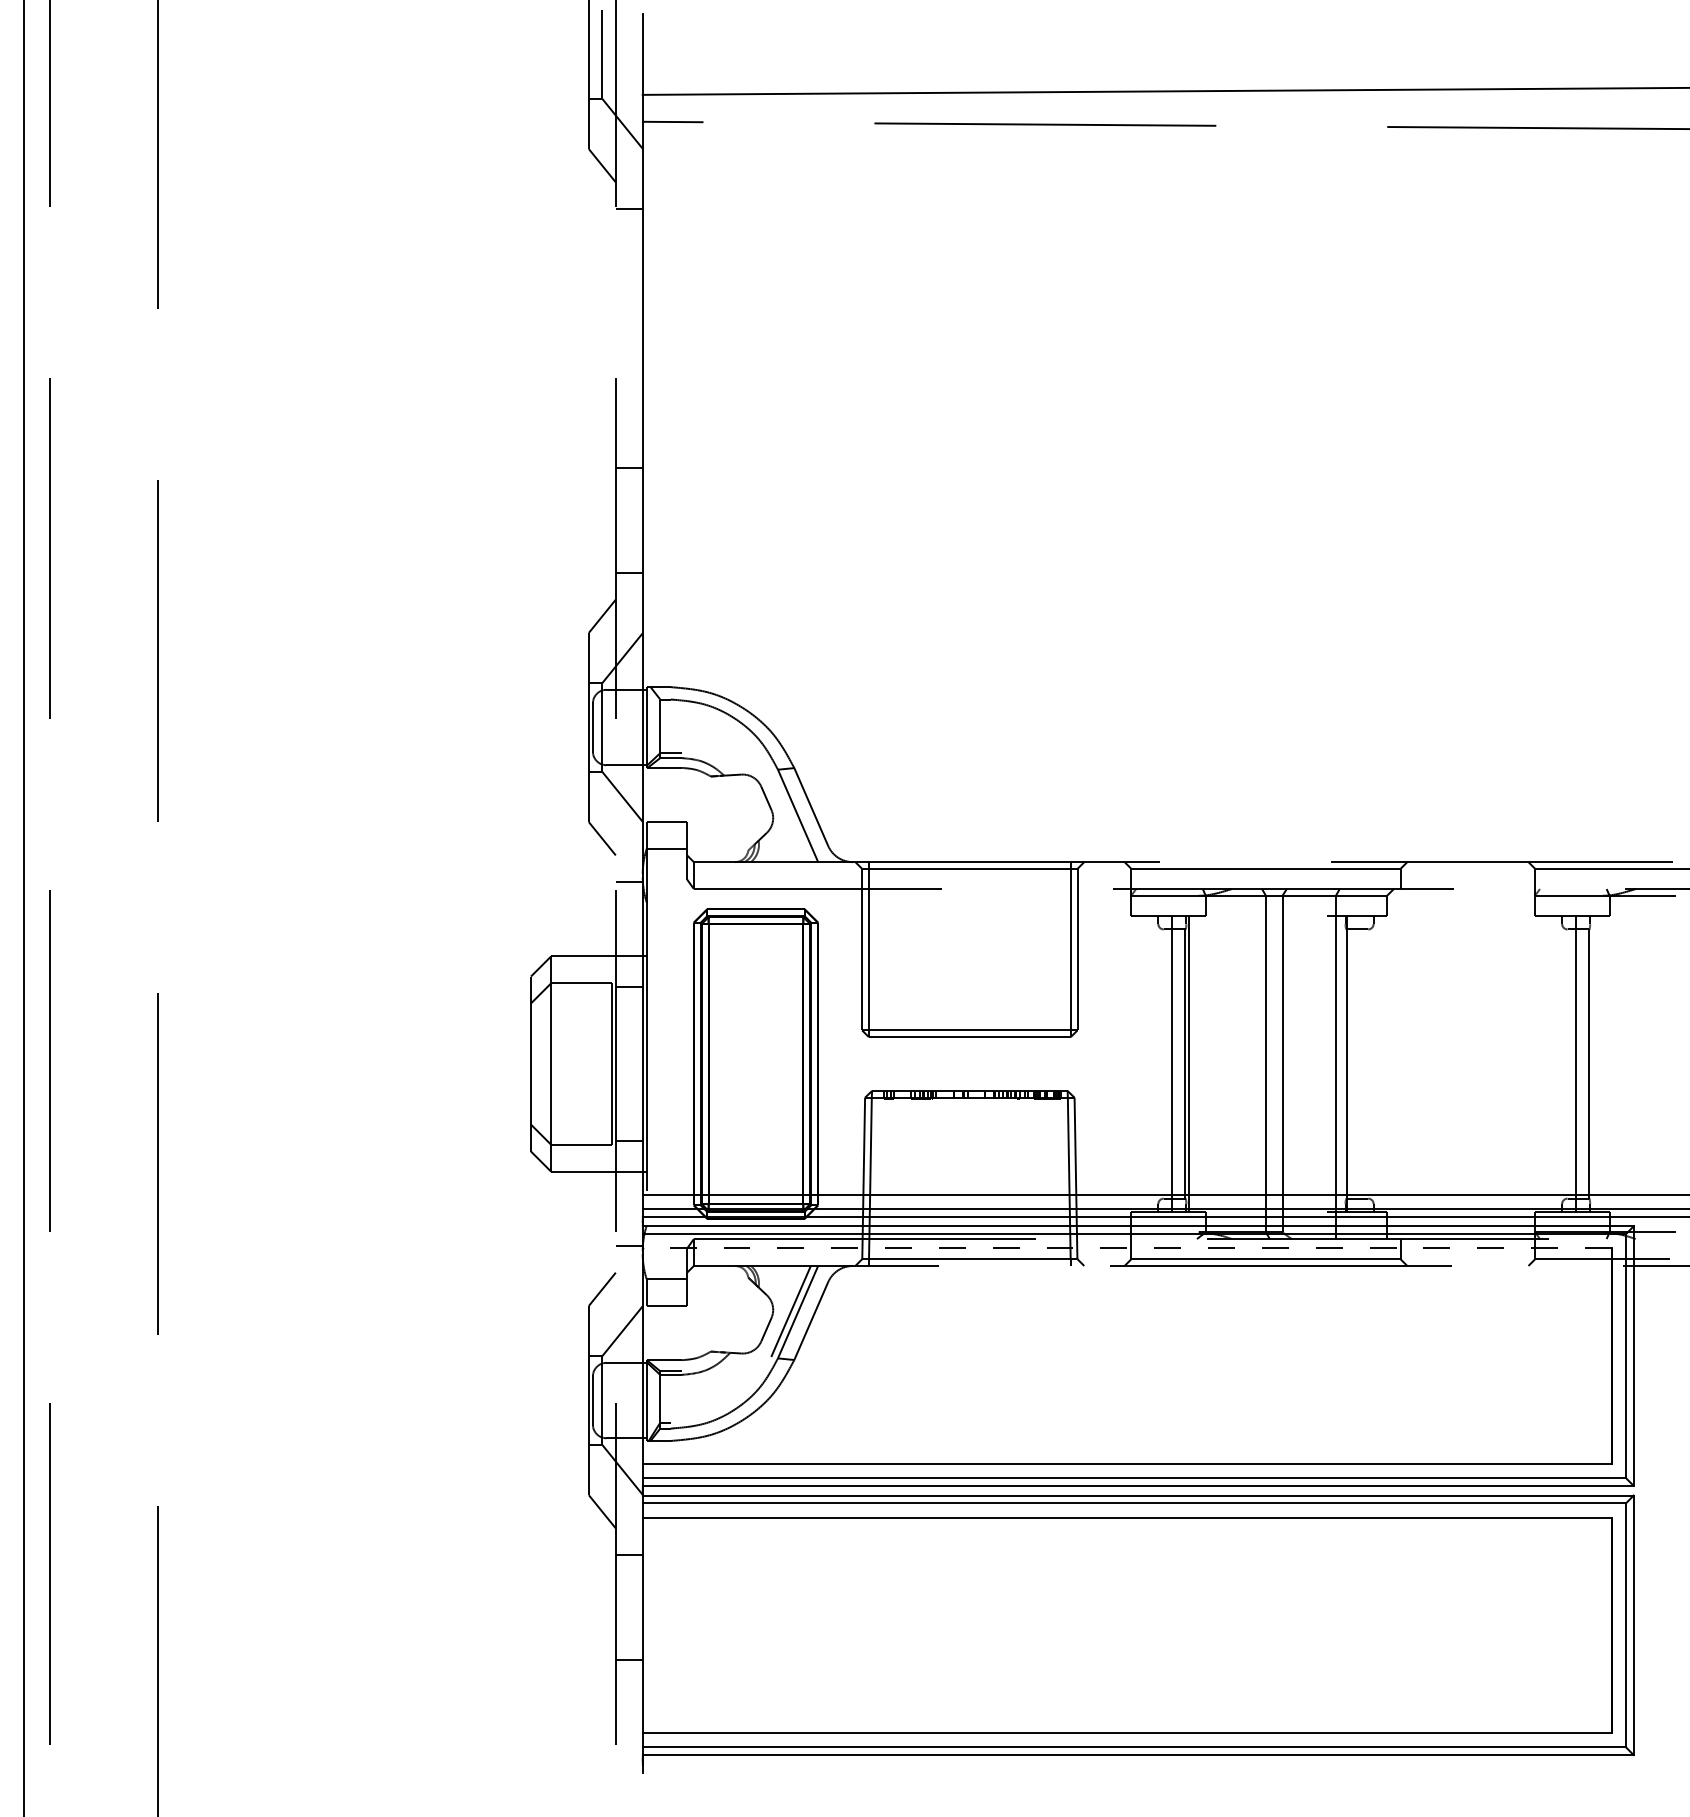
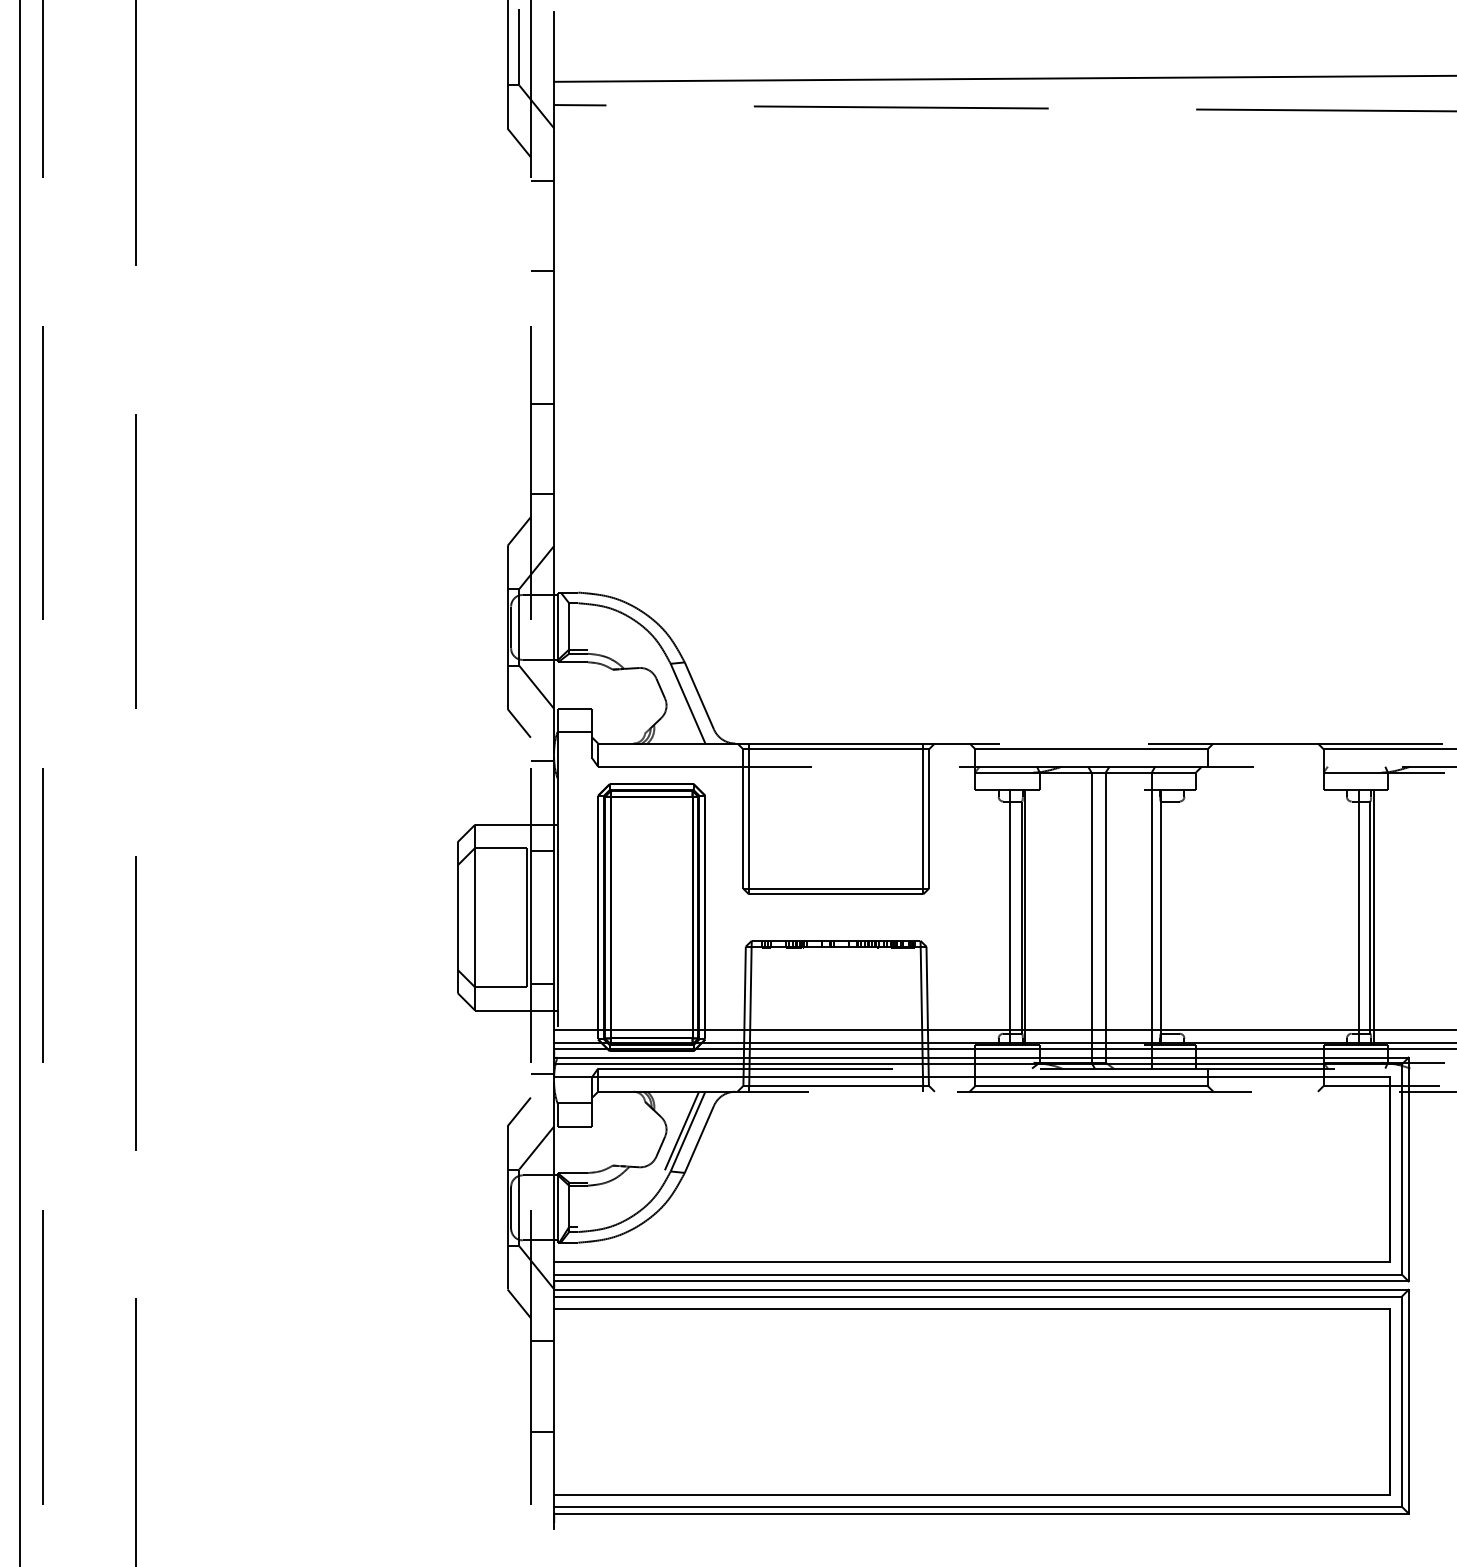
line: (628, 314) -> (541, 271), added
line: (1593, 1063) -> (1374, 917), added
line: (1127, 1248) -> (972, 1076), dashed -> solid

